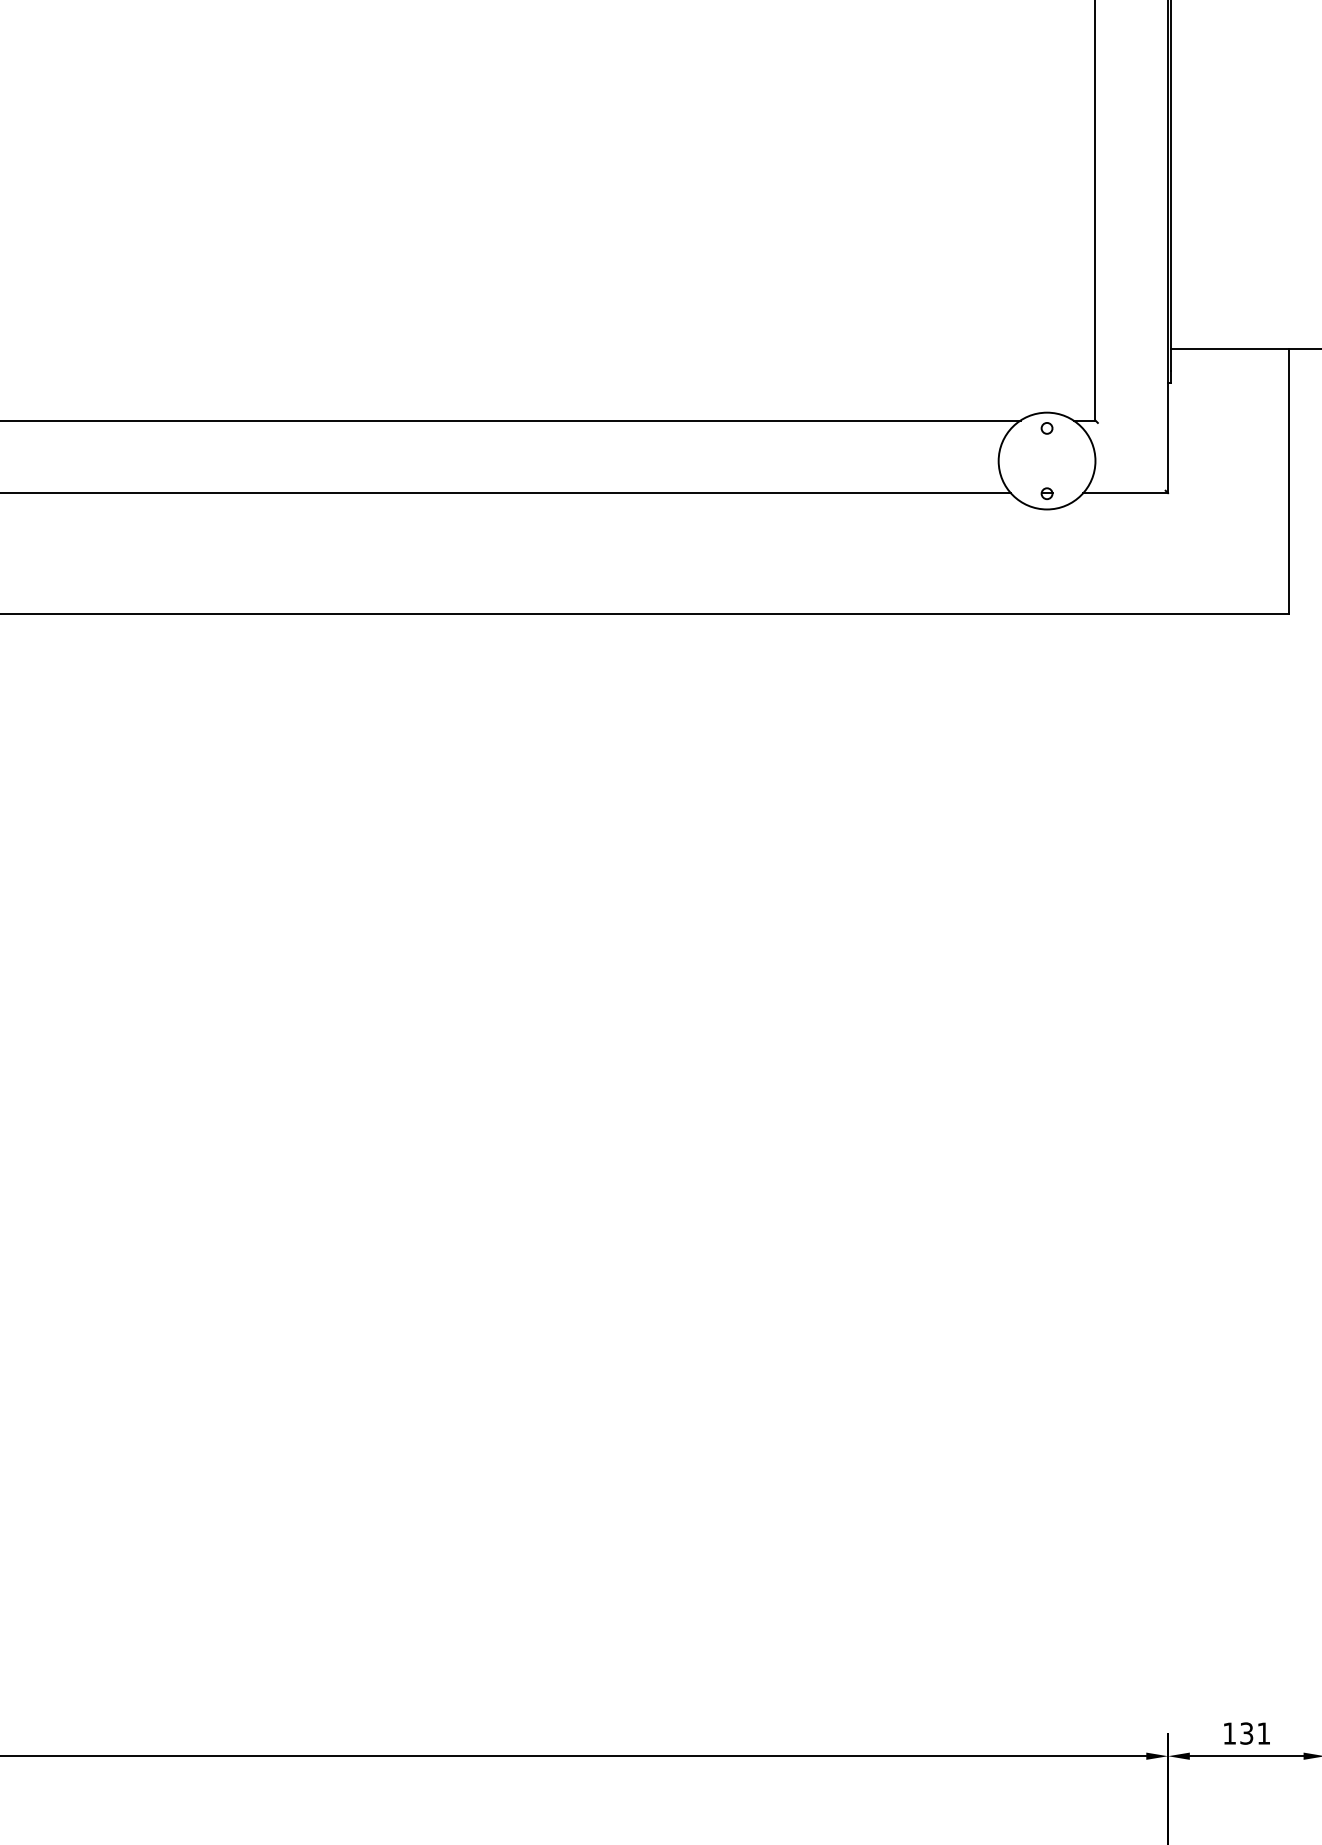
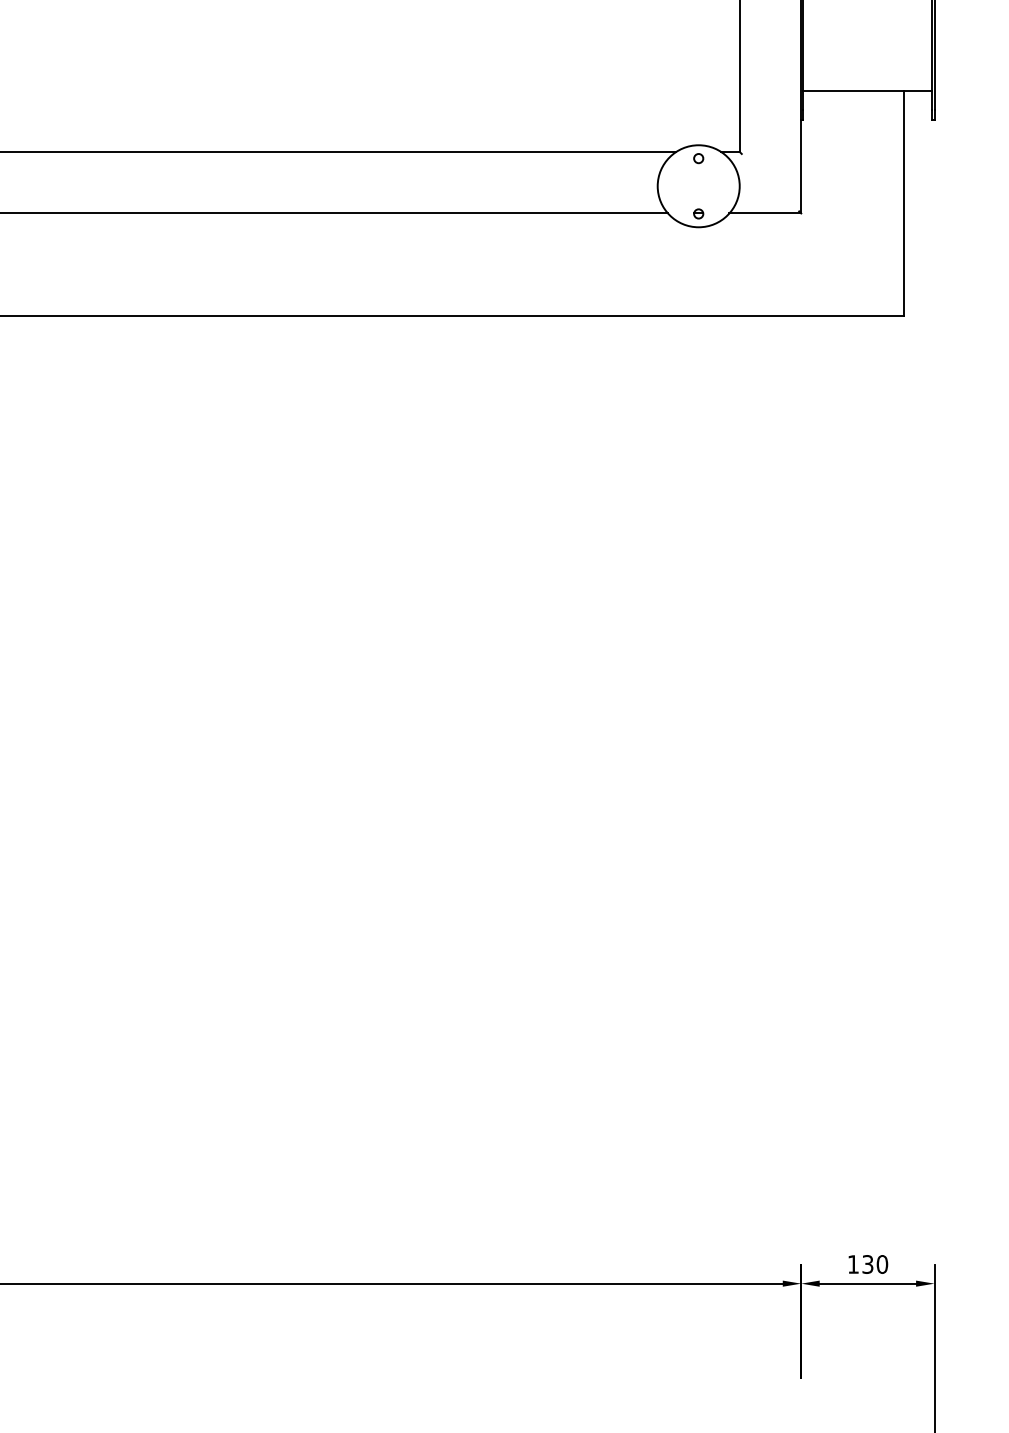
text: (1263, 1733) -> (882, 1264), 131 -> 130

